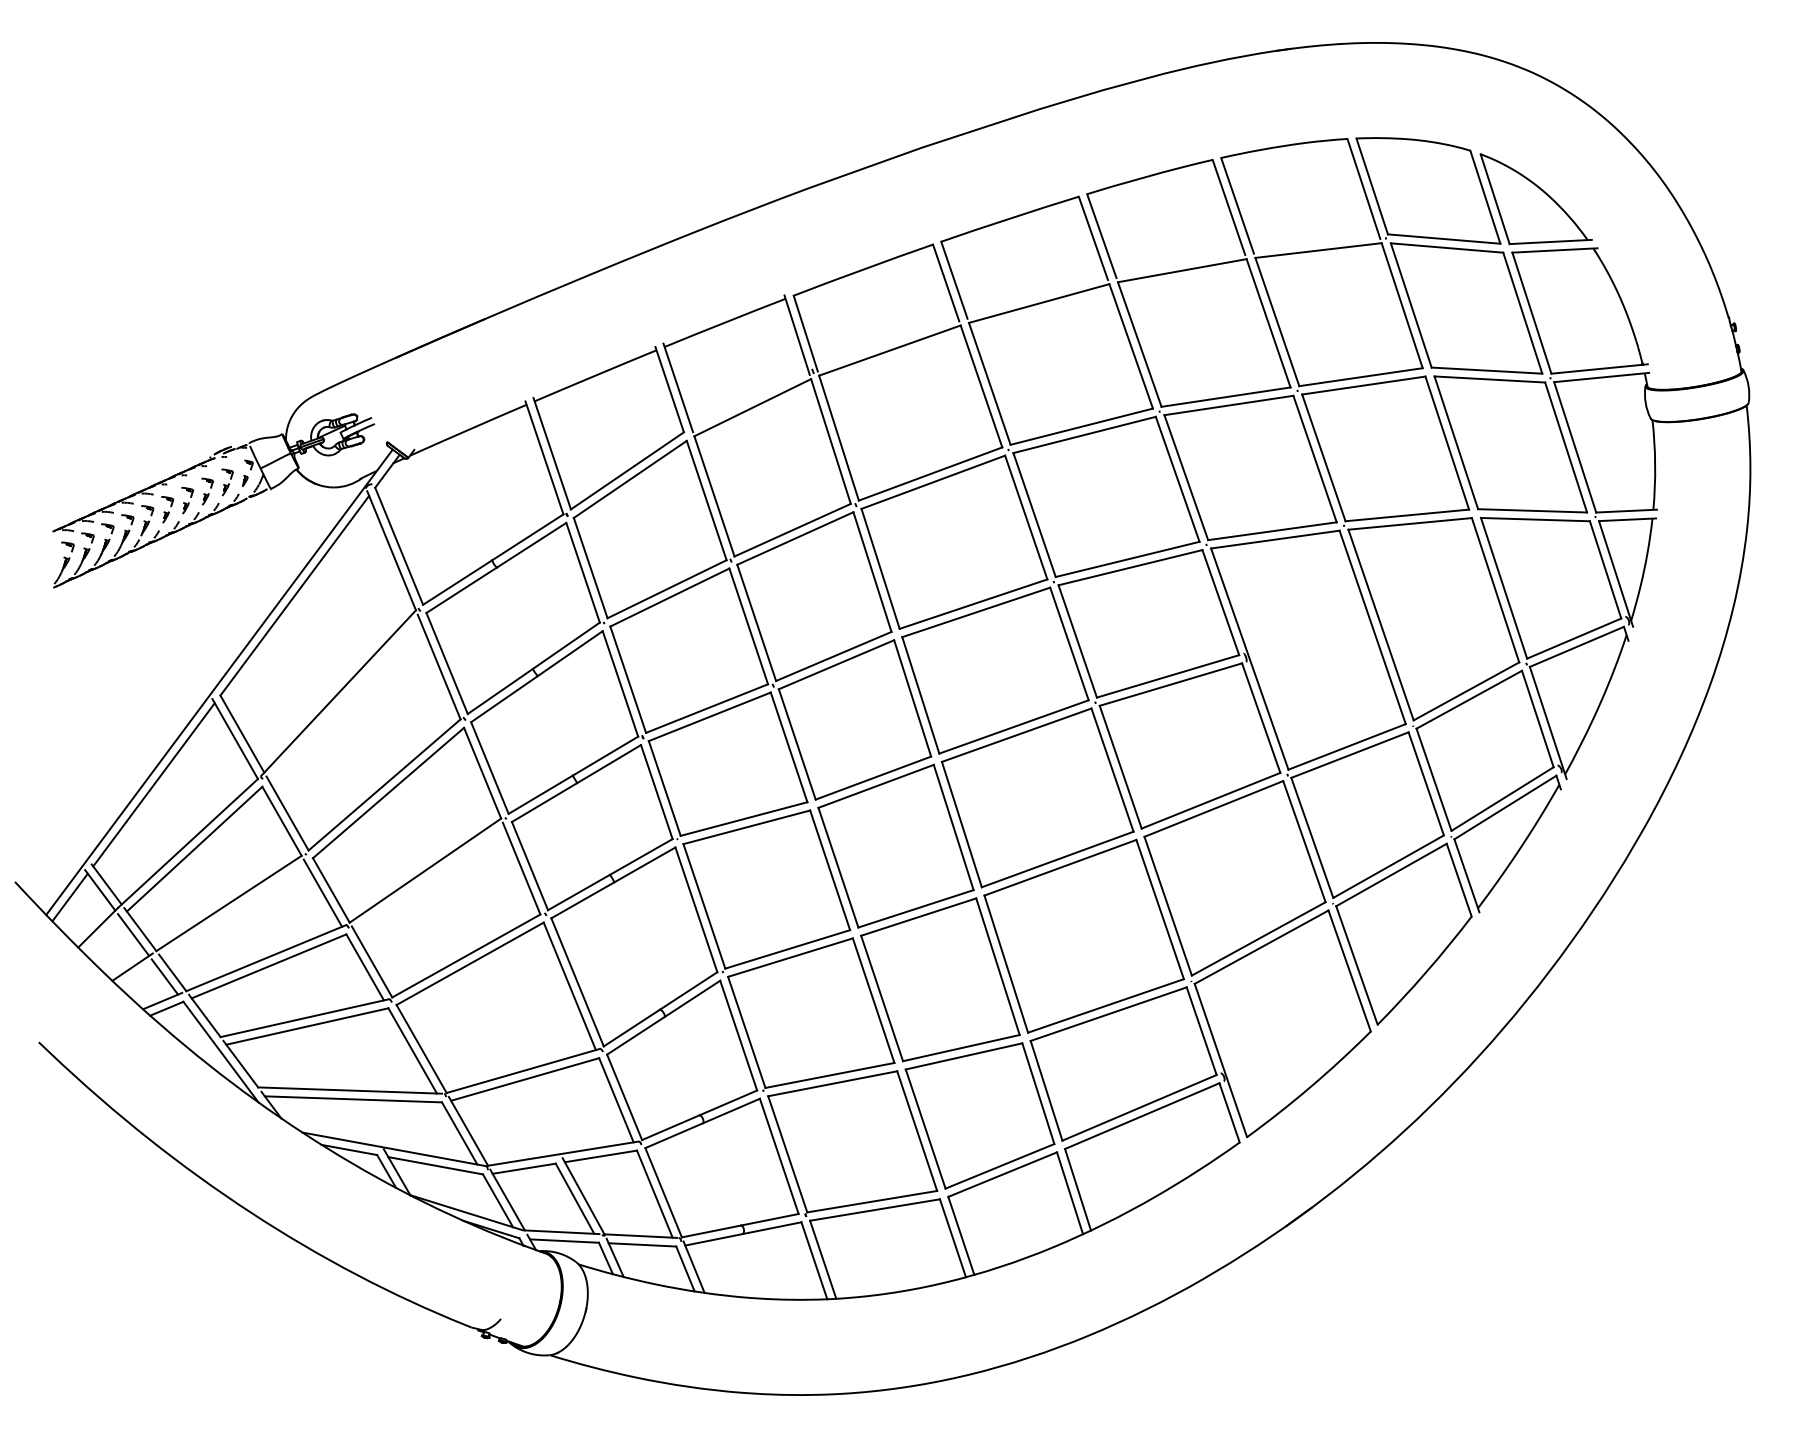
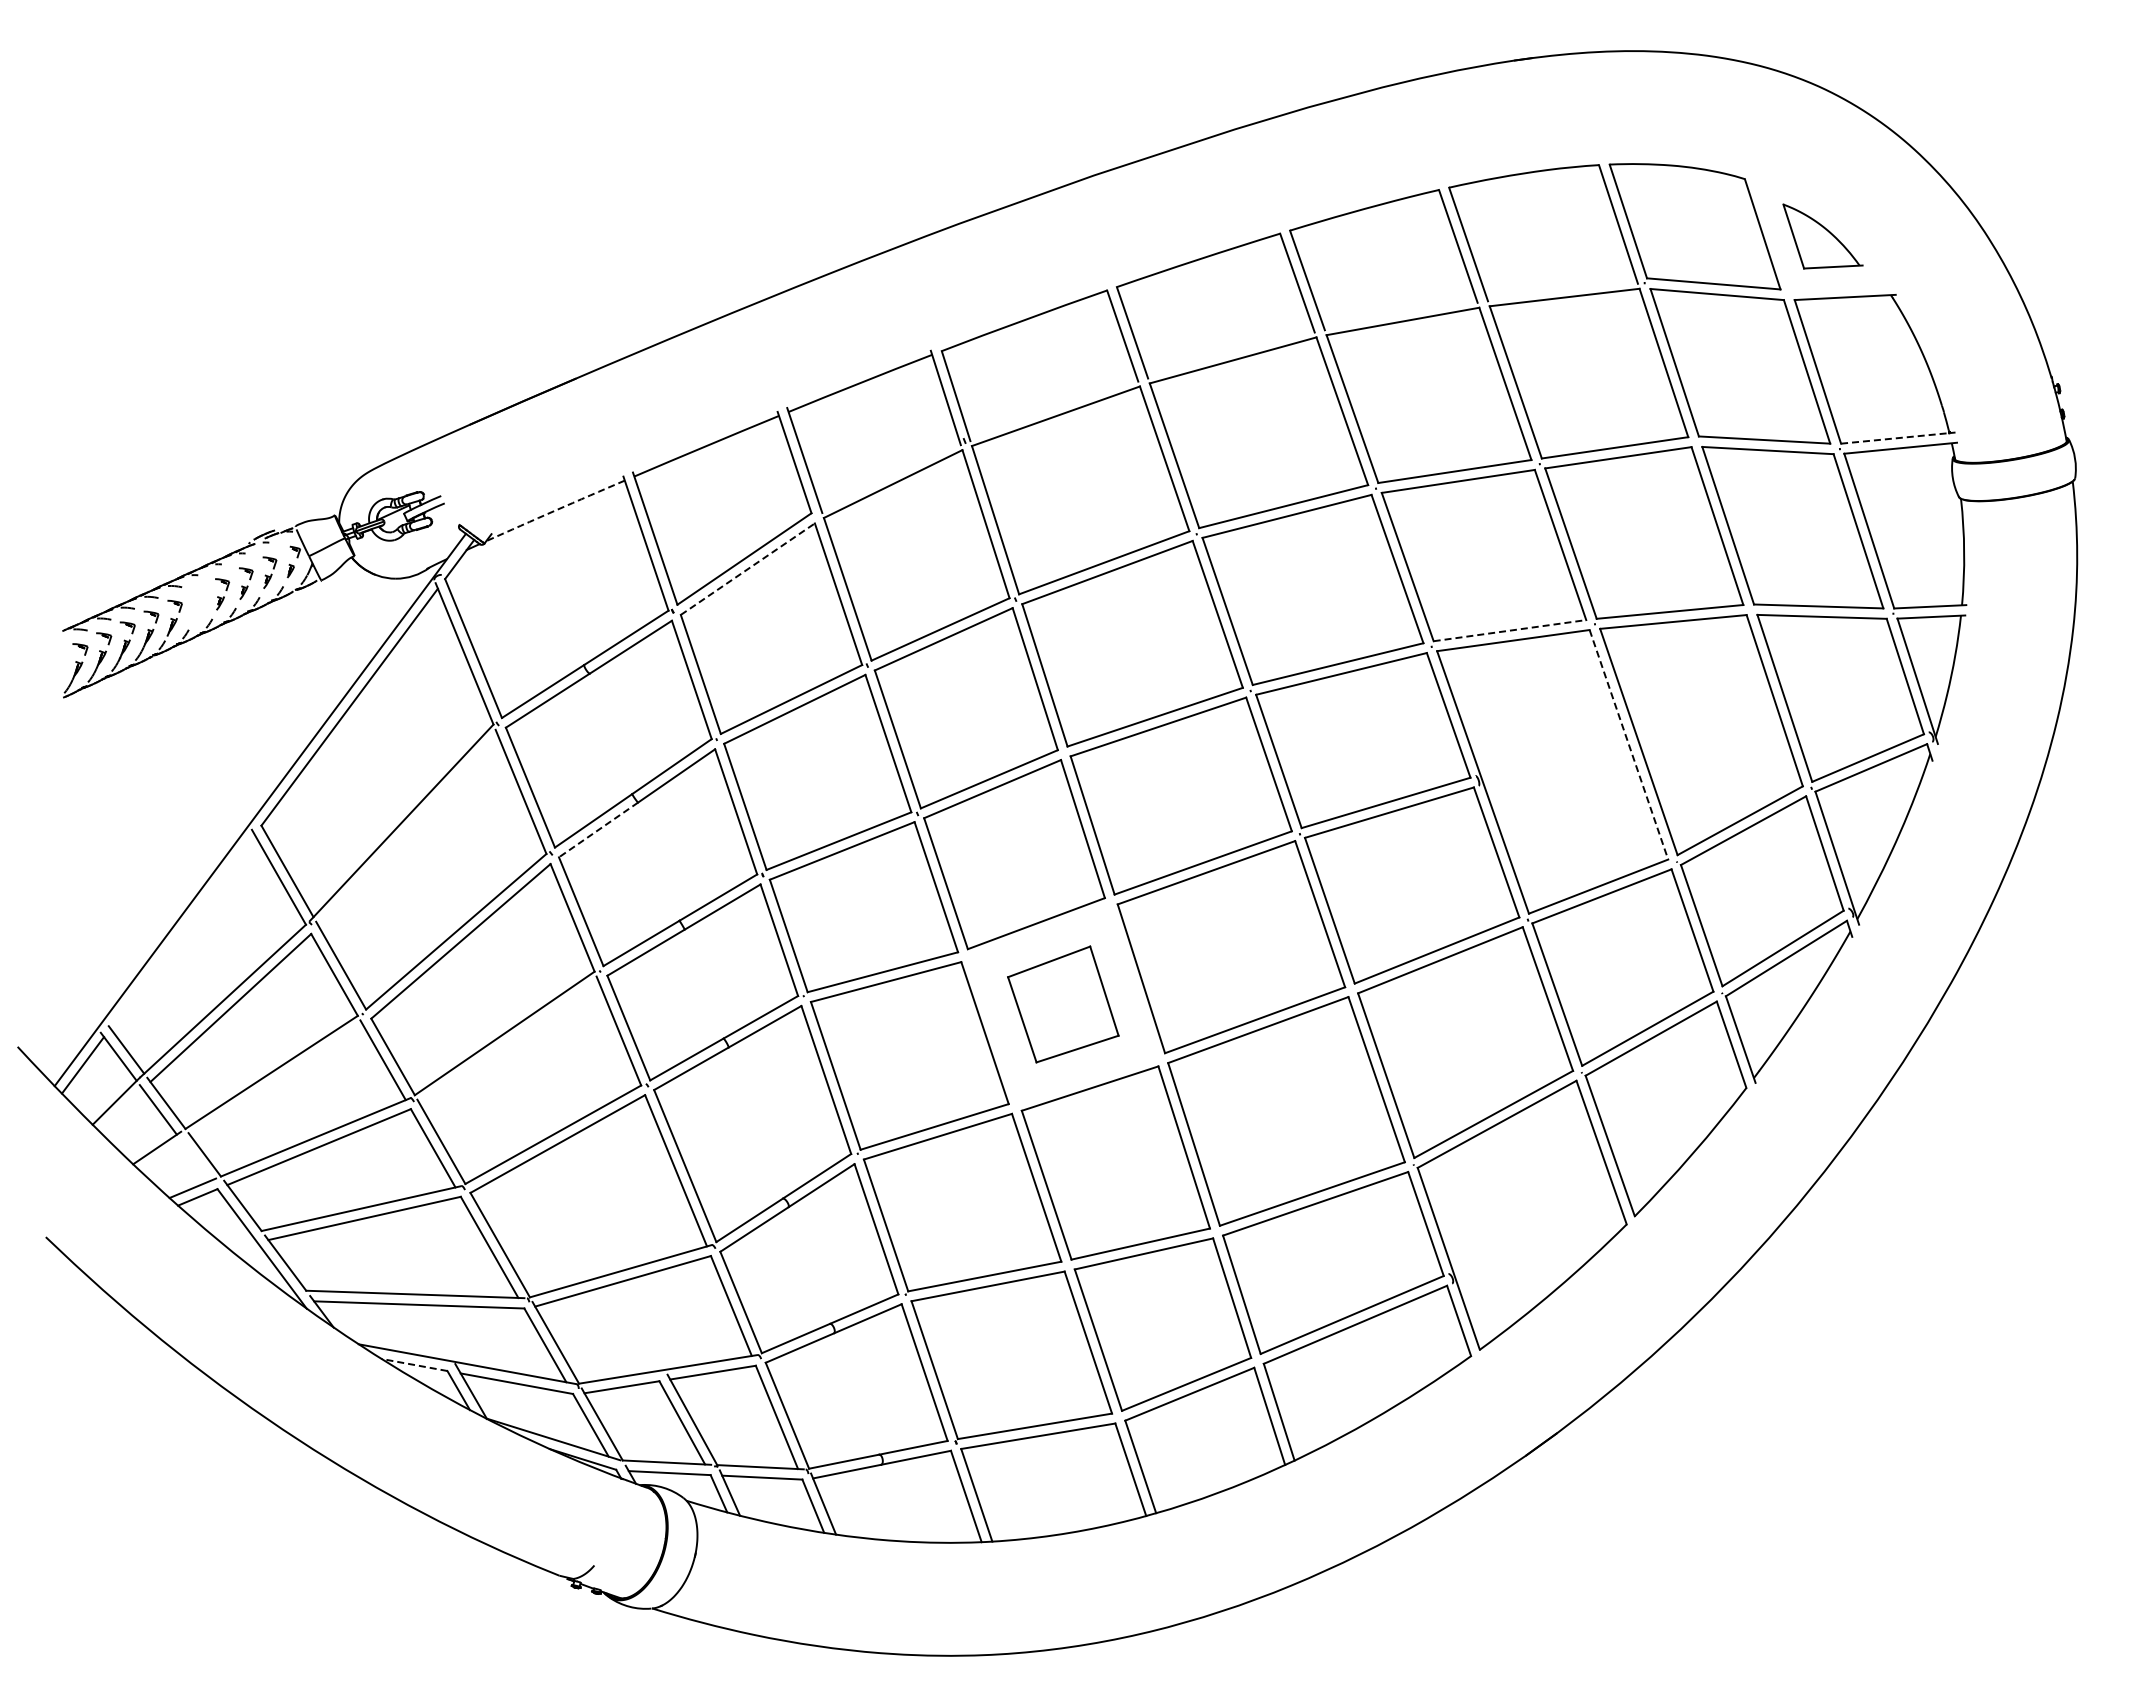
part: (1535, 199) -> (1822, 236), size x0.6
line: (1599, 369) -> (1898, 438), solid -> dashed
arc: (468, 429) -> (555, 510), solid -> dashed
line: (630, 478) -> (748, 568), solid -> dashed
part: (167, 510) -> (198, 605), removed
line: (1272, 531) -> (1510, 630), solid -> dashed
line: (1373, 627) -> (1629, 745), solid -> dashed
line: (504, 699) -> (598, 830), solid -> dashed
line: (153, 784) -> (182, 931), removed
part: (896, 846) -> (1063, 1004), size x0.6
line: (164, 976) -> (195, 1159), removed
line: (349, 1149) -> (414, 1364), solid -> dashed

